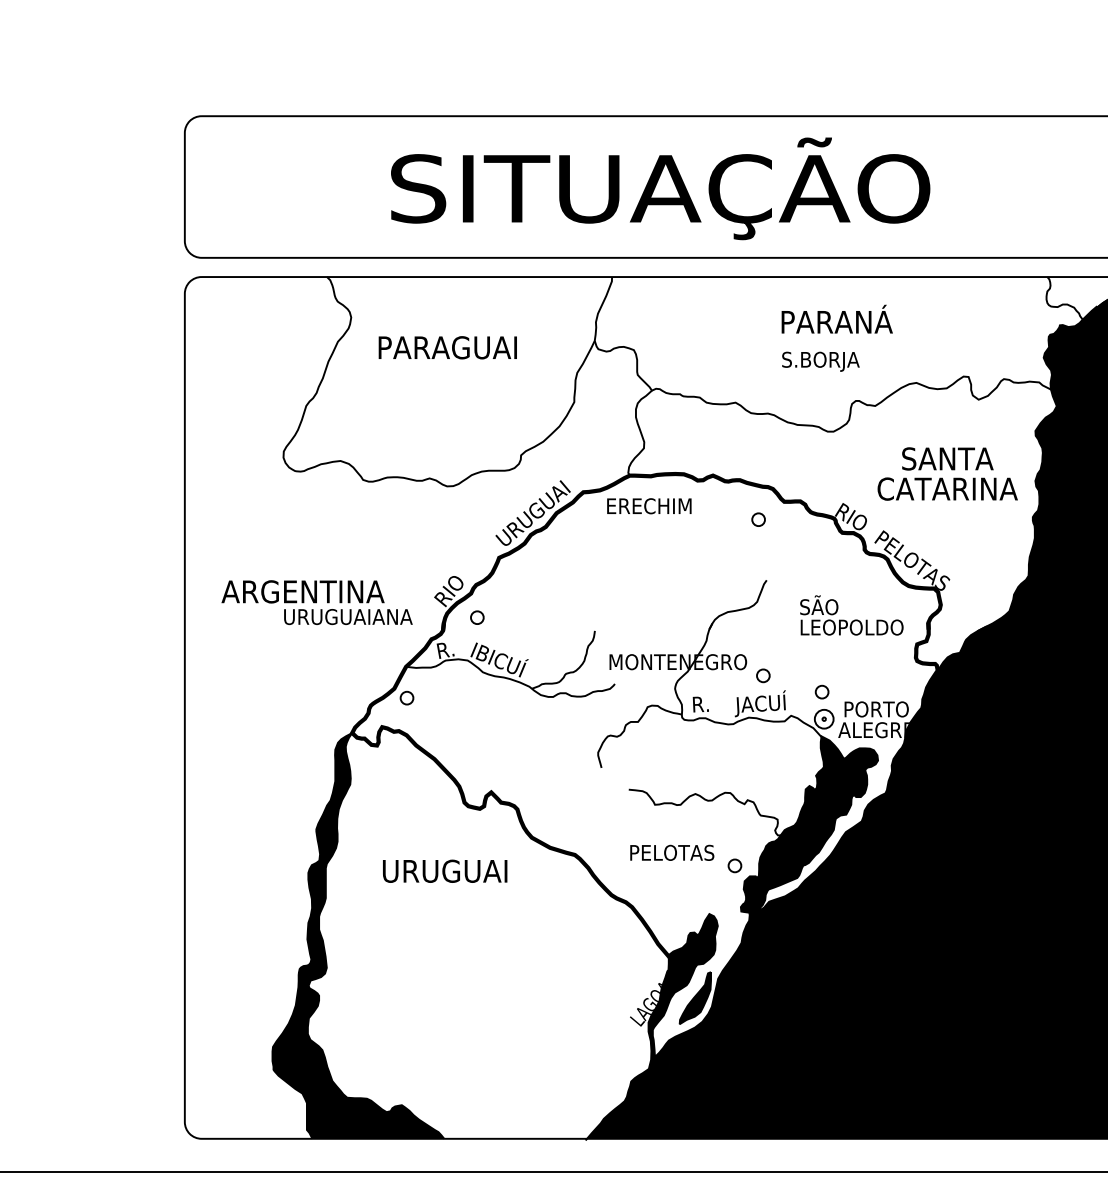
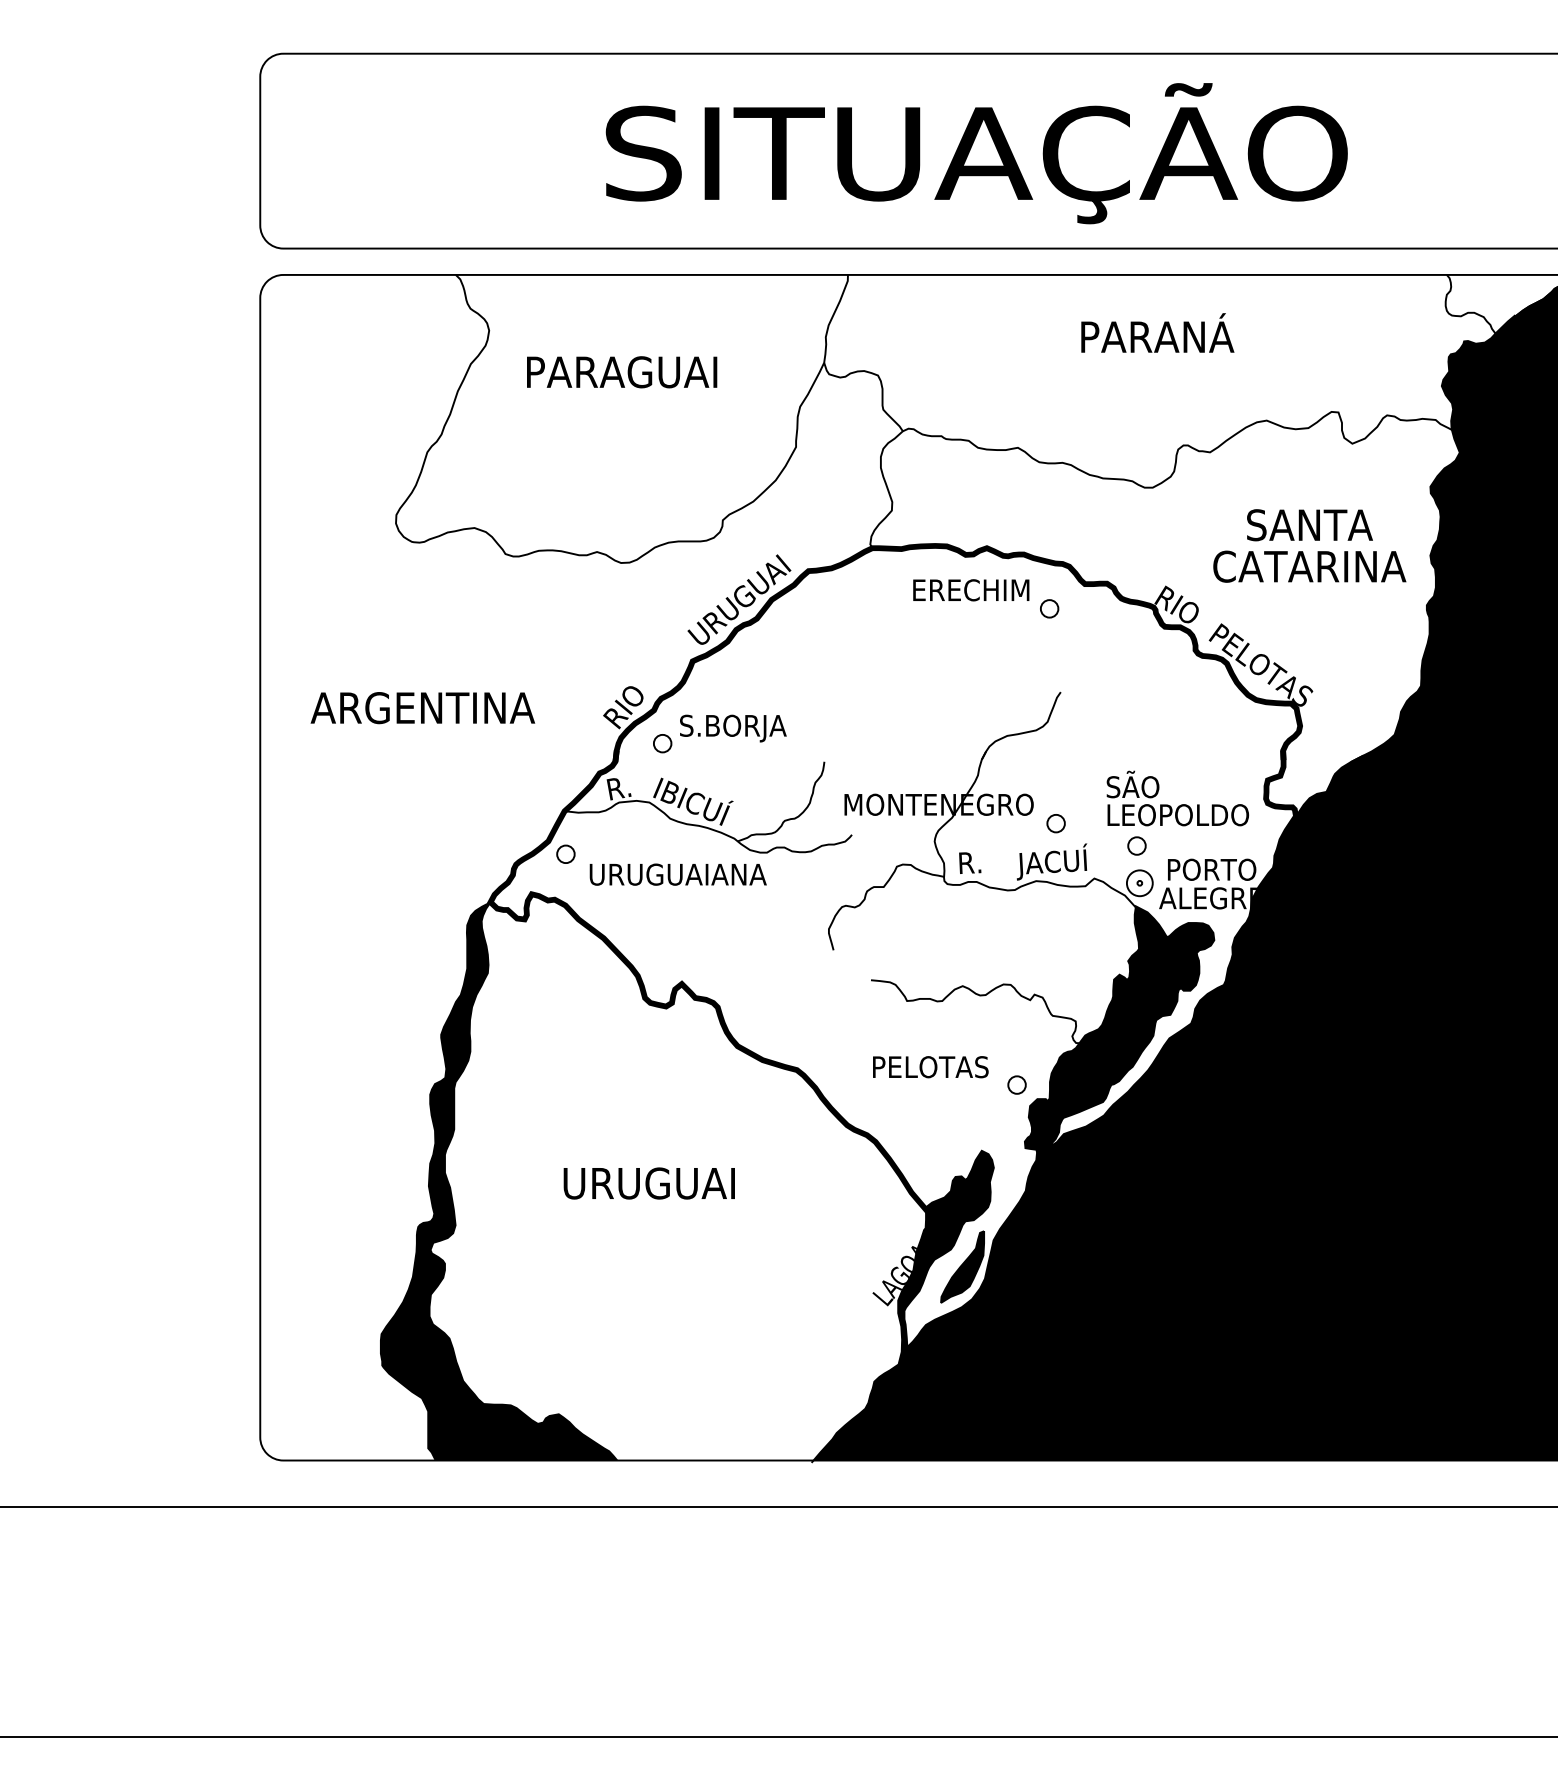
text: (660, 188) -> (976, 153), moved
text: (821, 361) -> (733, 728), moved
text: (649, 506) -> (971, 590), moved
text: (851, 615) -> (1177, 798), moved
text: (347, 616) -> (677, 874), moved
text: (444, 871) -> (648, 1183), moved

